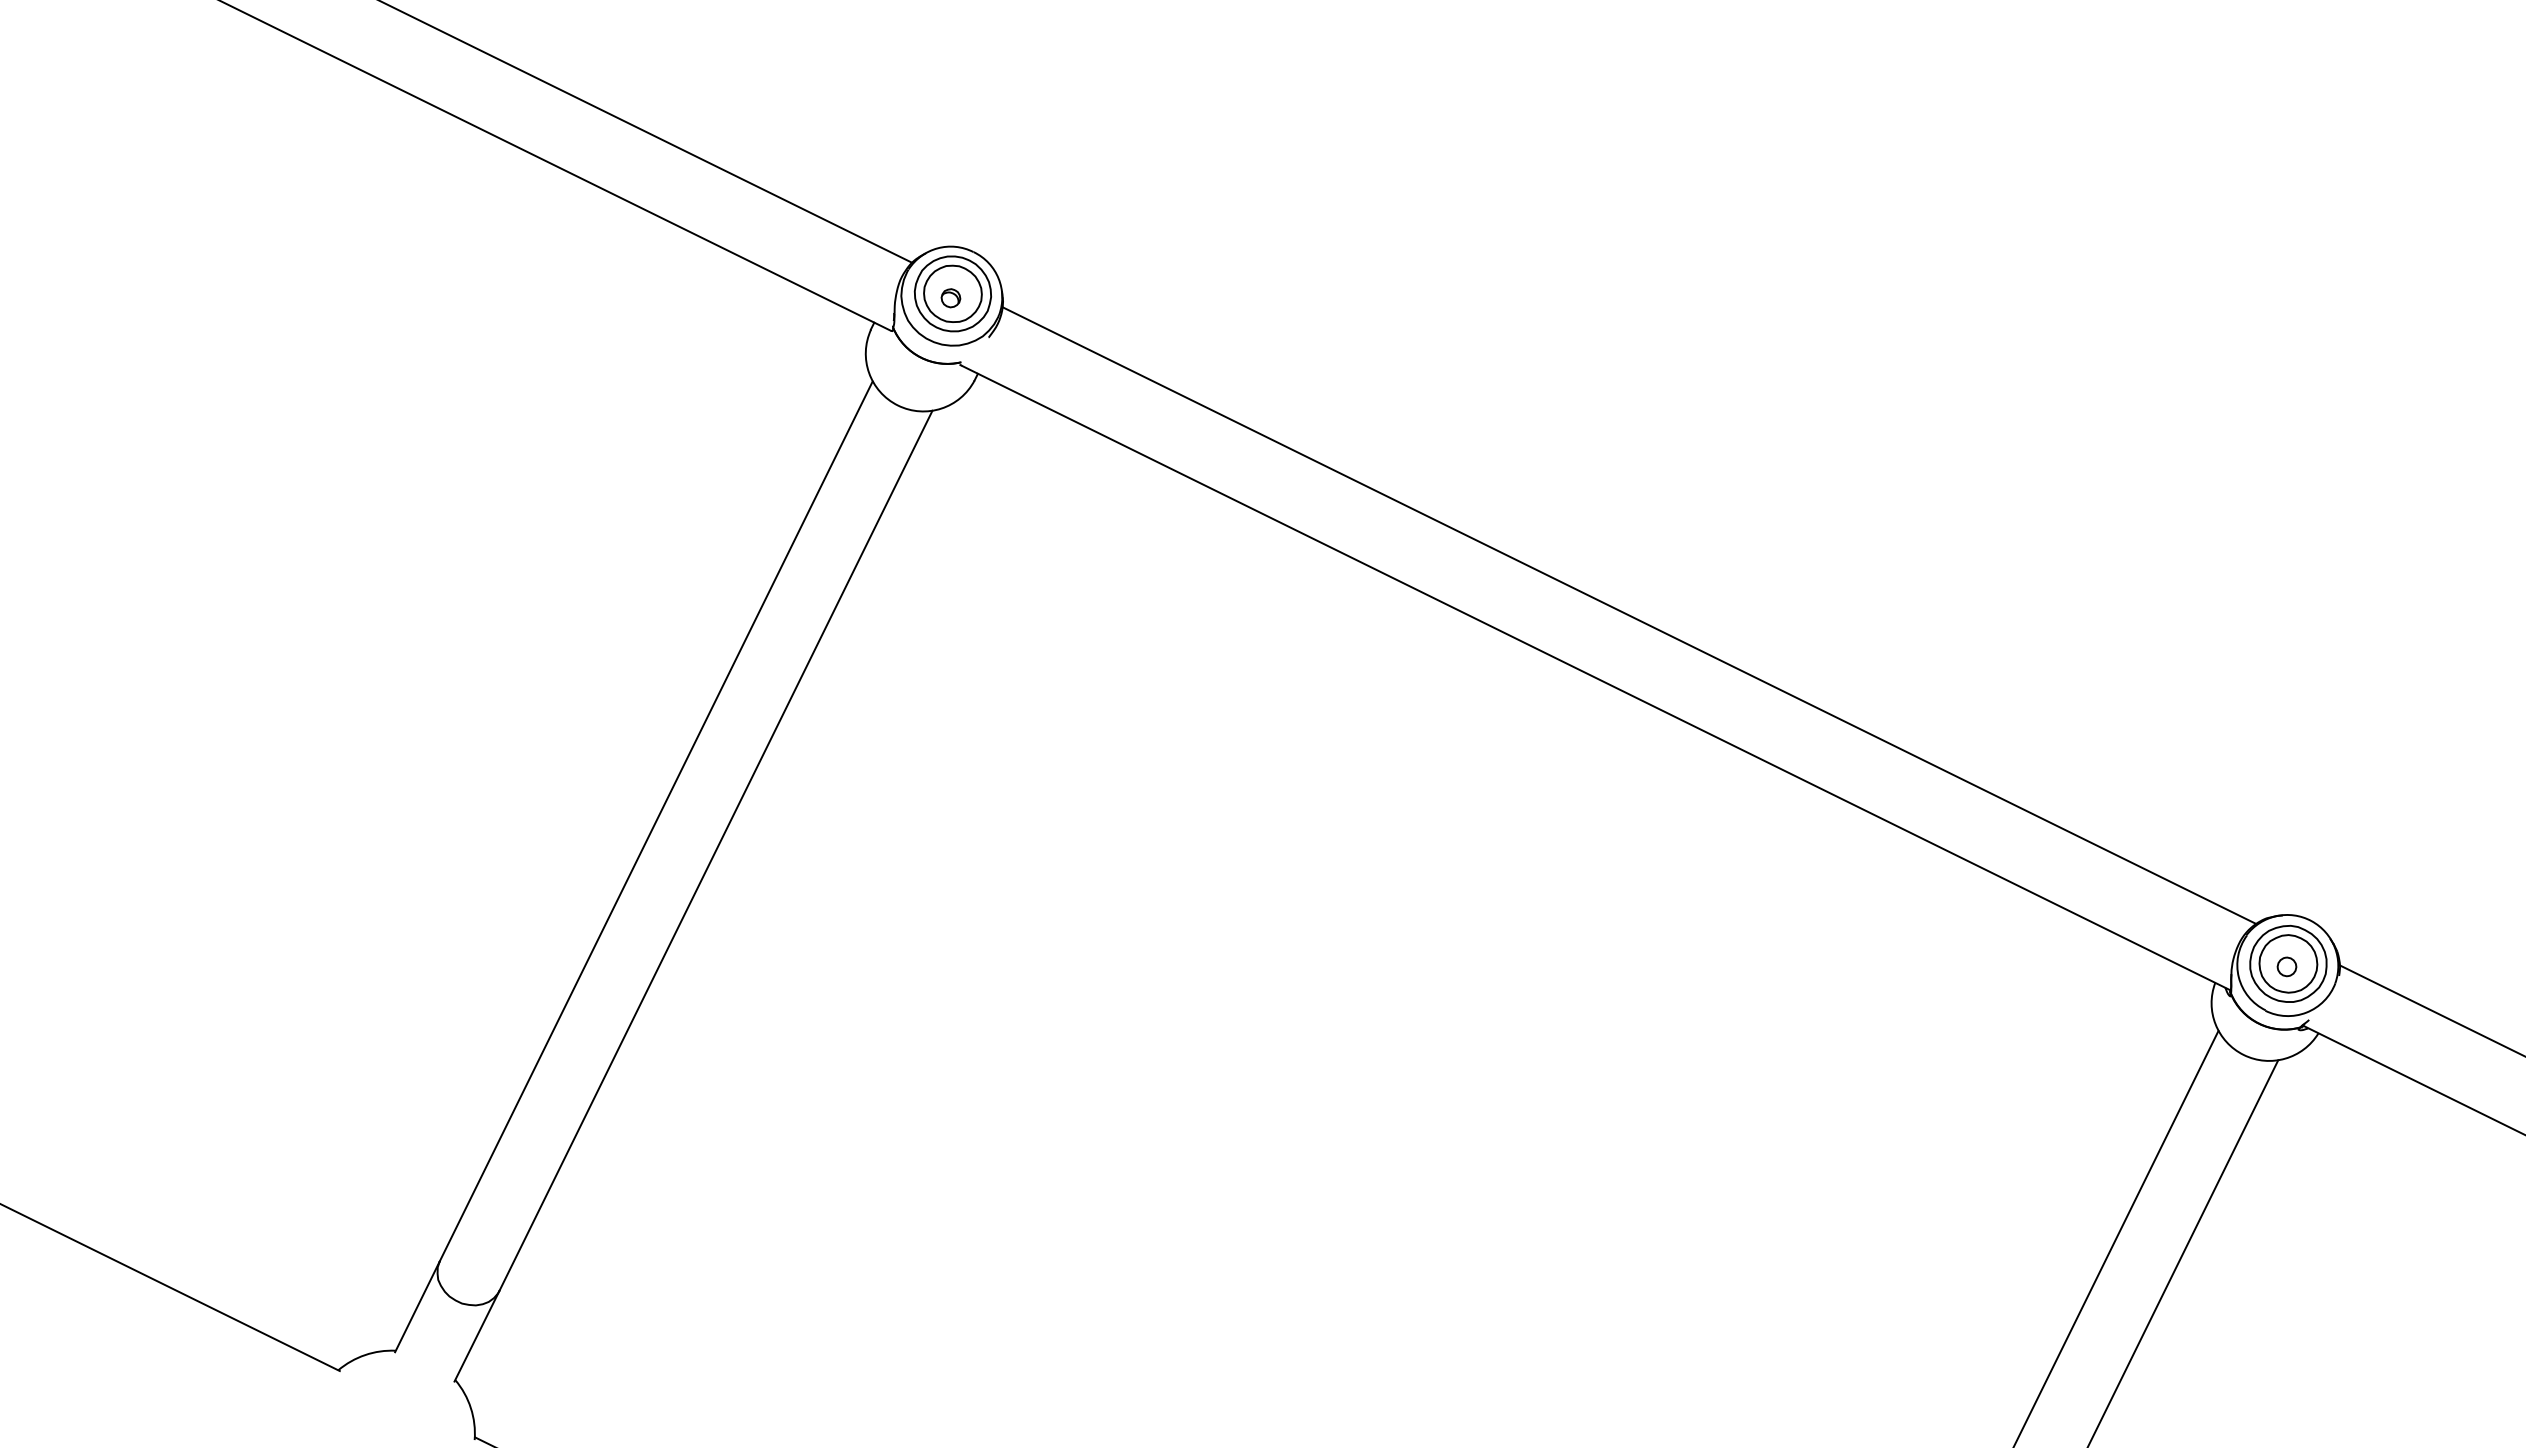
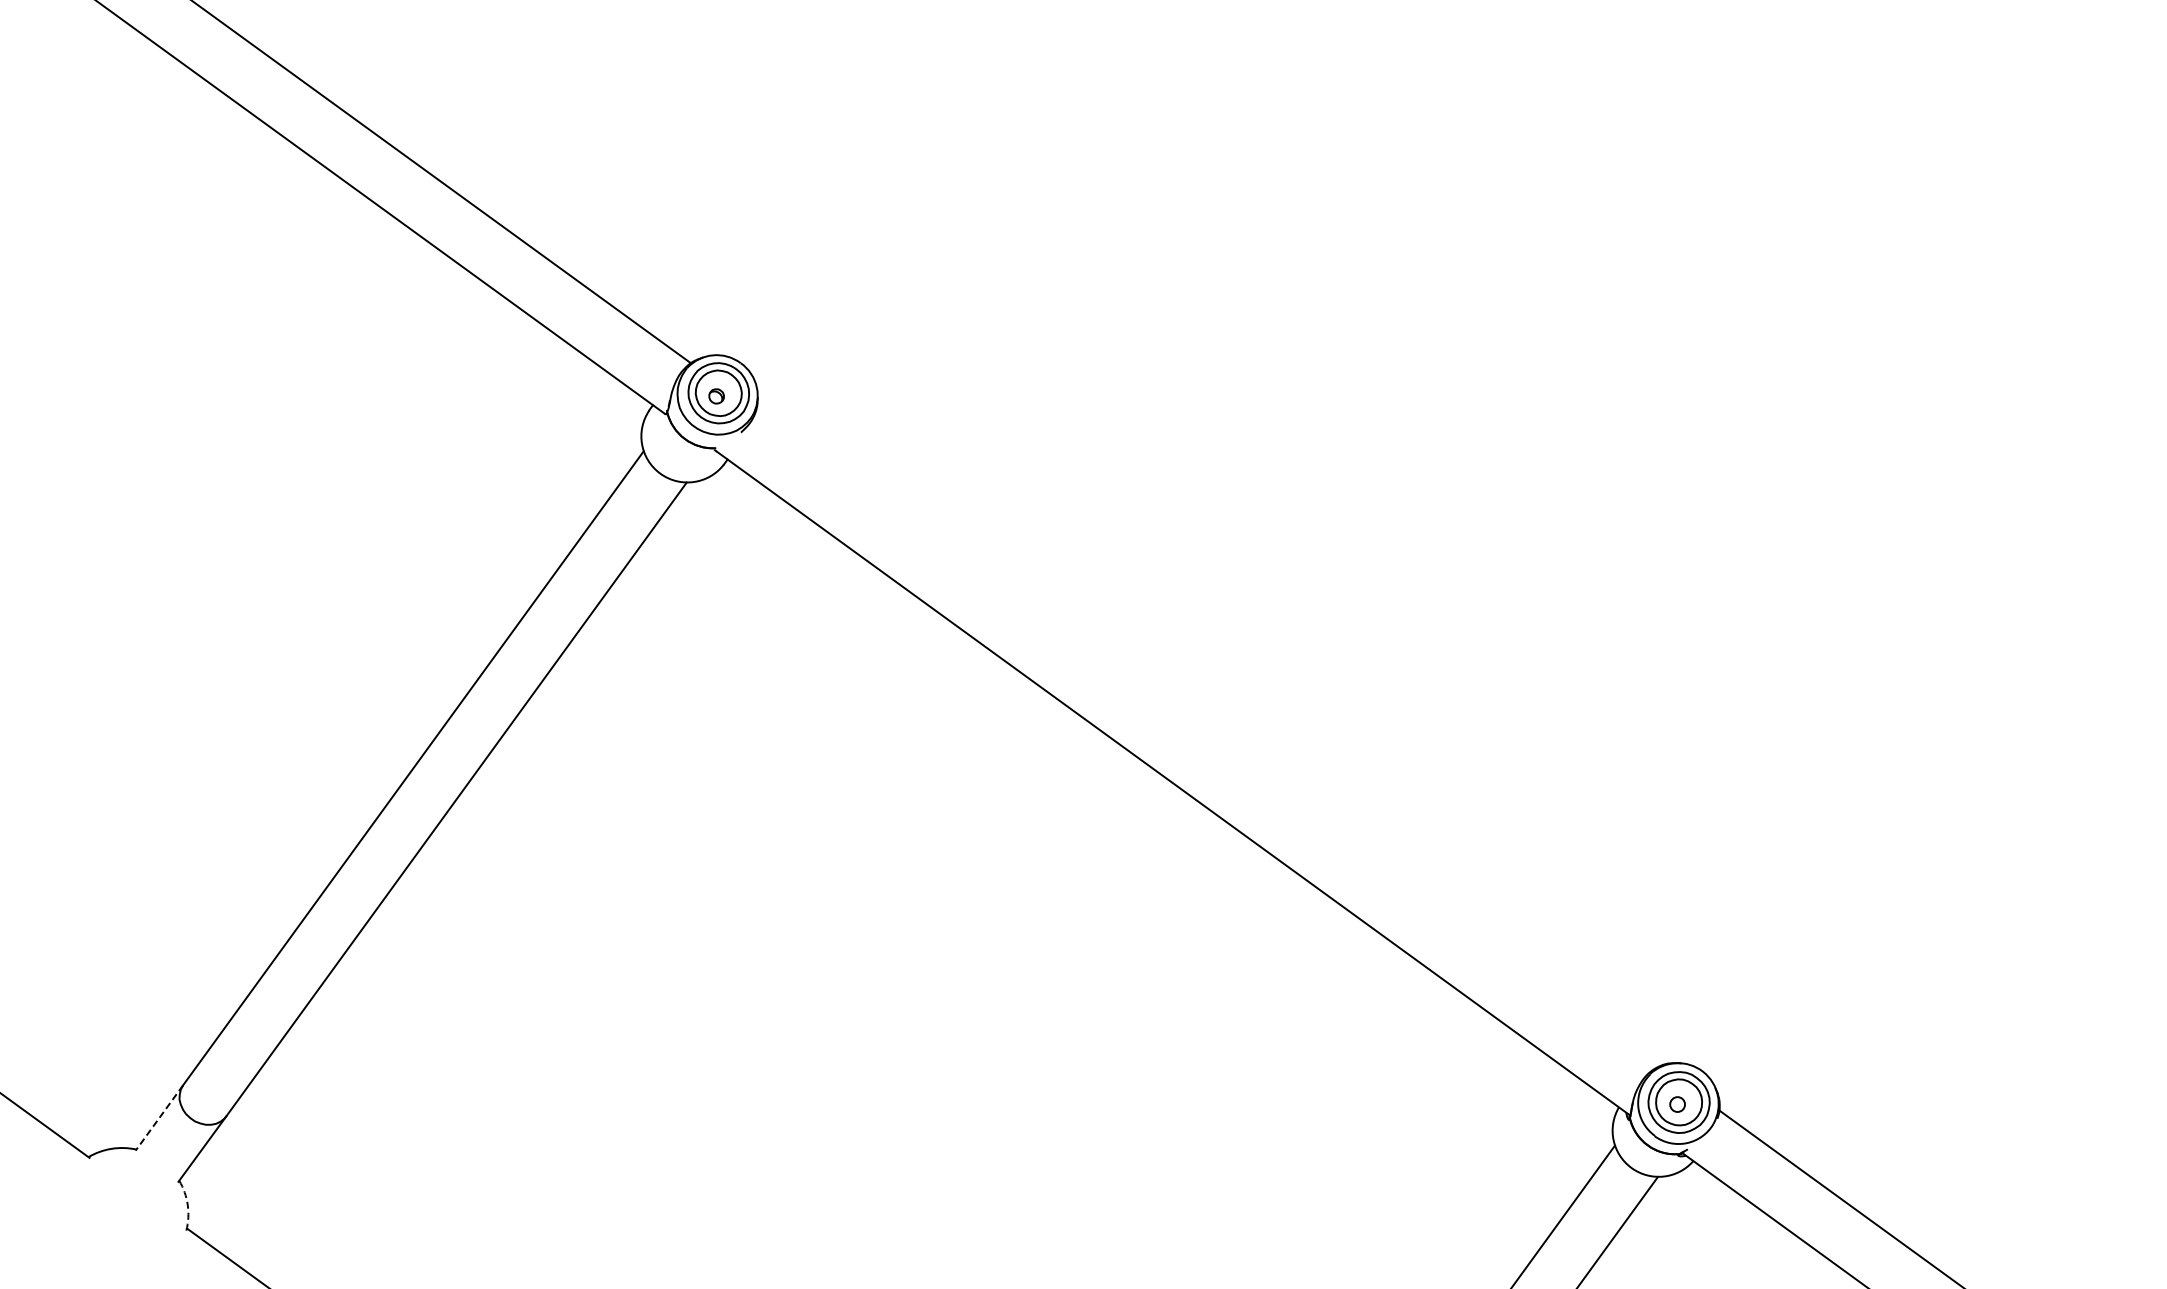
line: (1629, 615) -> (1207, 738), removed
line: (417, 1307) -> (159, 1118), solid -> dashed
arc: (470, 1407) -> (187, 1204), solid -> dashed

